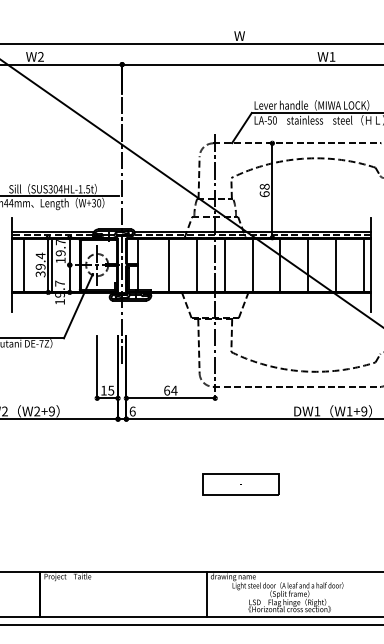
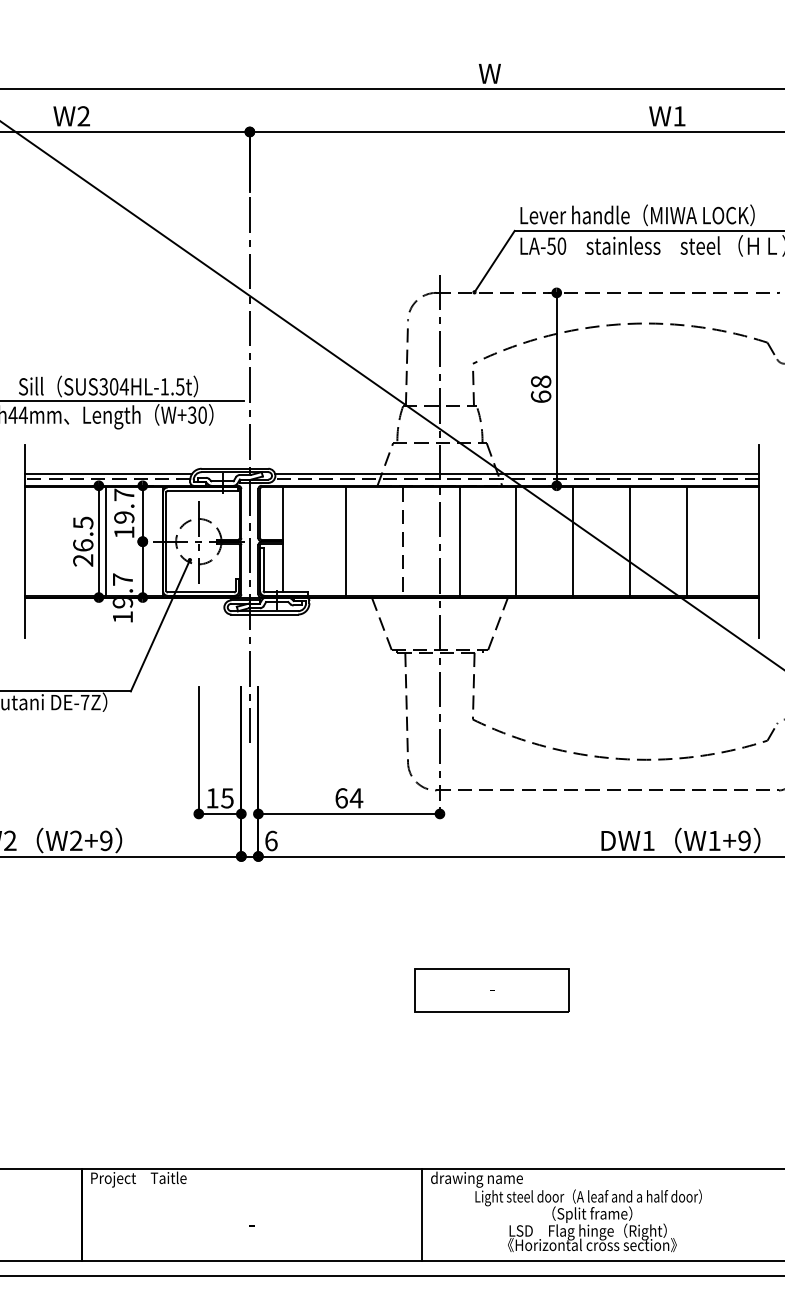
line: (24, 264) -> (50, 540), removed
text: (40, 264) -> (82, 540), 39.4 -> 26.5
line: (363, 264) -> (742, 540), removed
line: (197, 265) -> (403, 542), solid -> dashed

